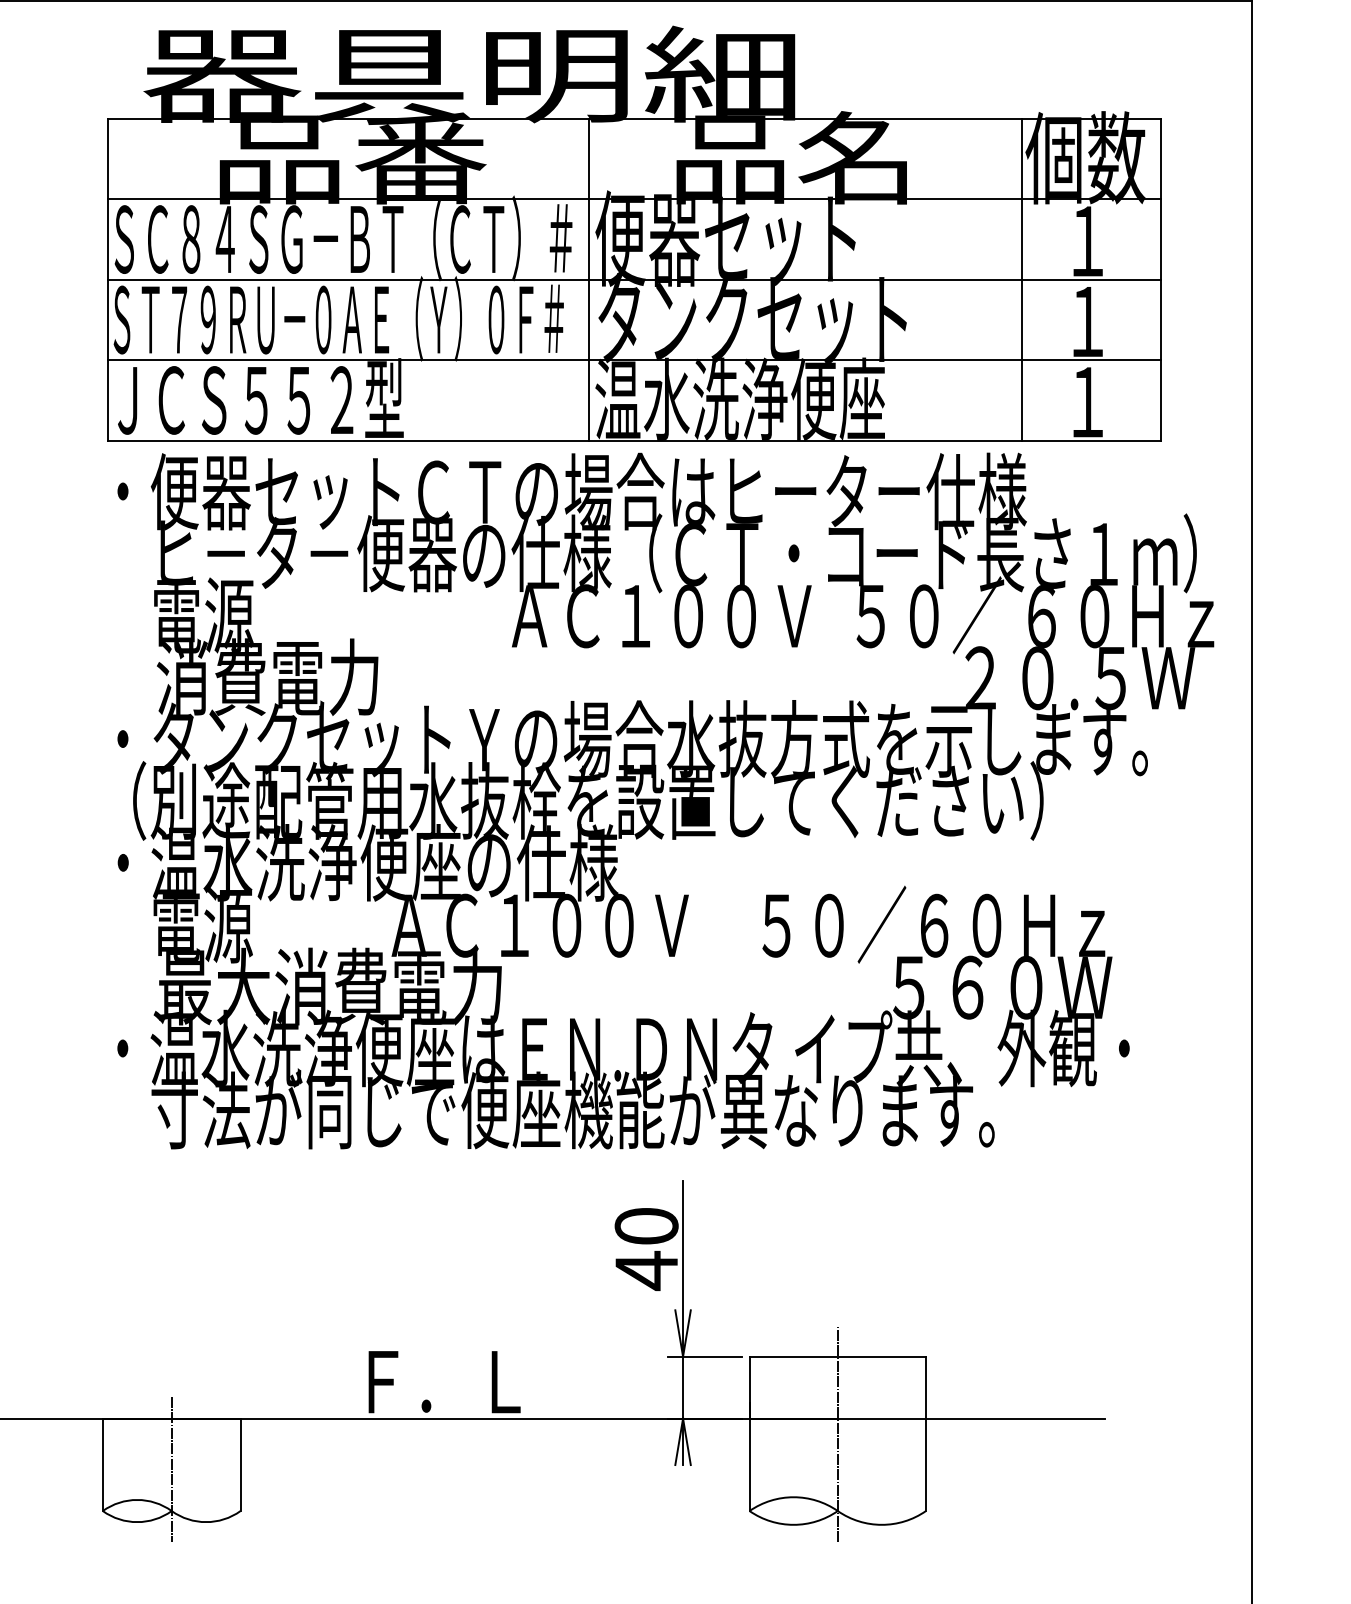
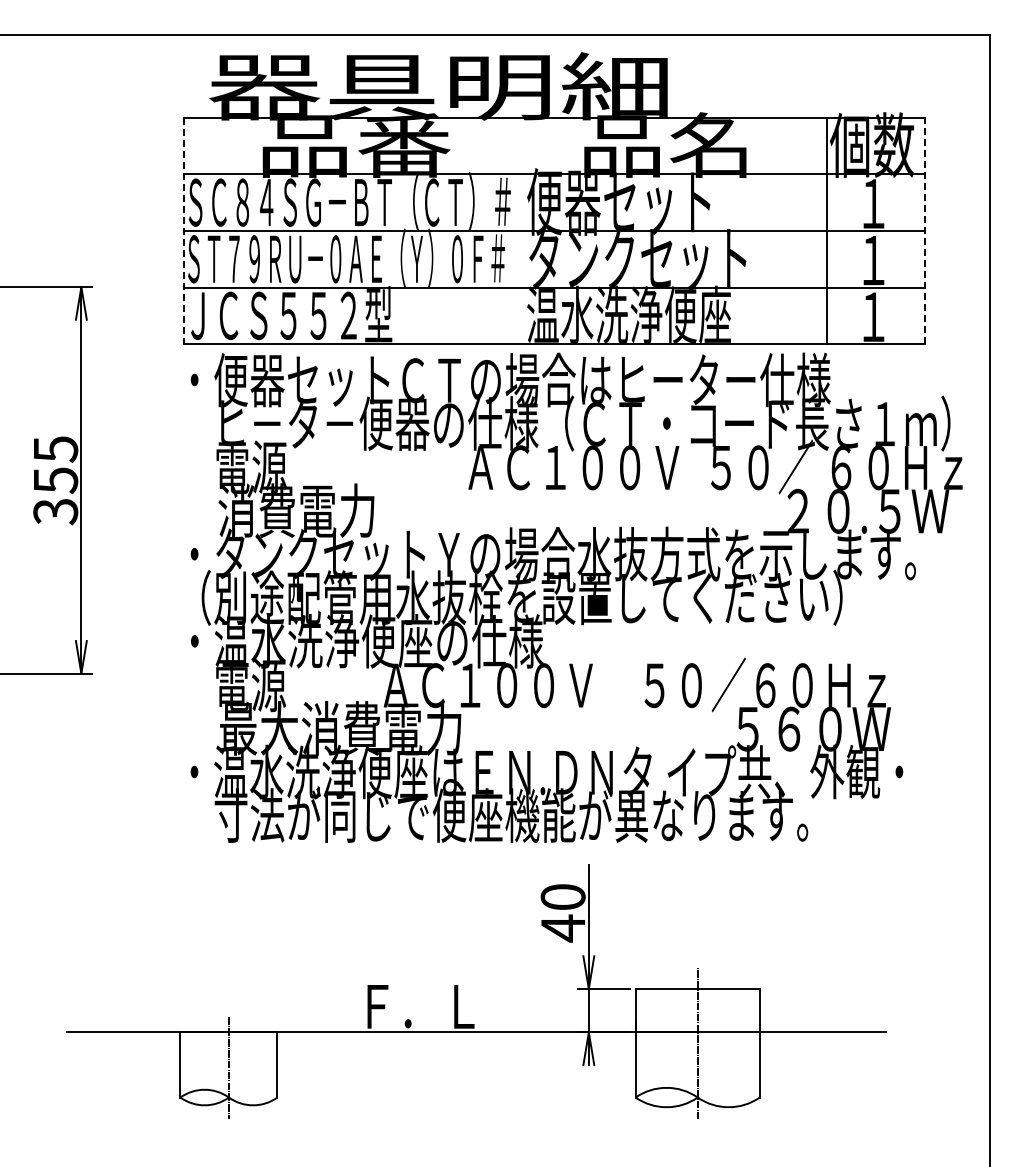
line: (588, 279) -> (522, 230), removed
line: (1161, 279) -> (925, 230), solid -> dashed
line: (107, 280) -> (183, 231), solid -> dashed

